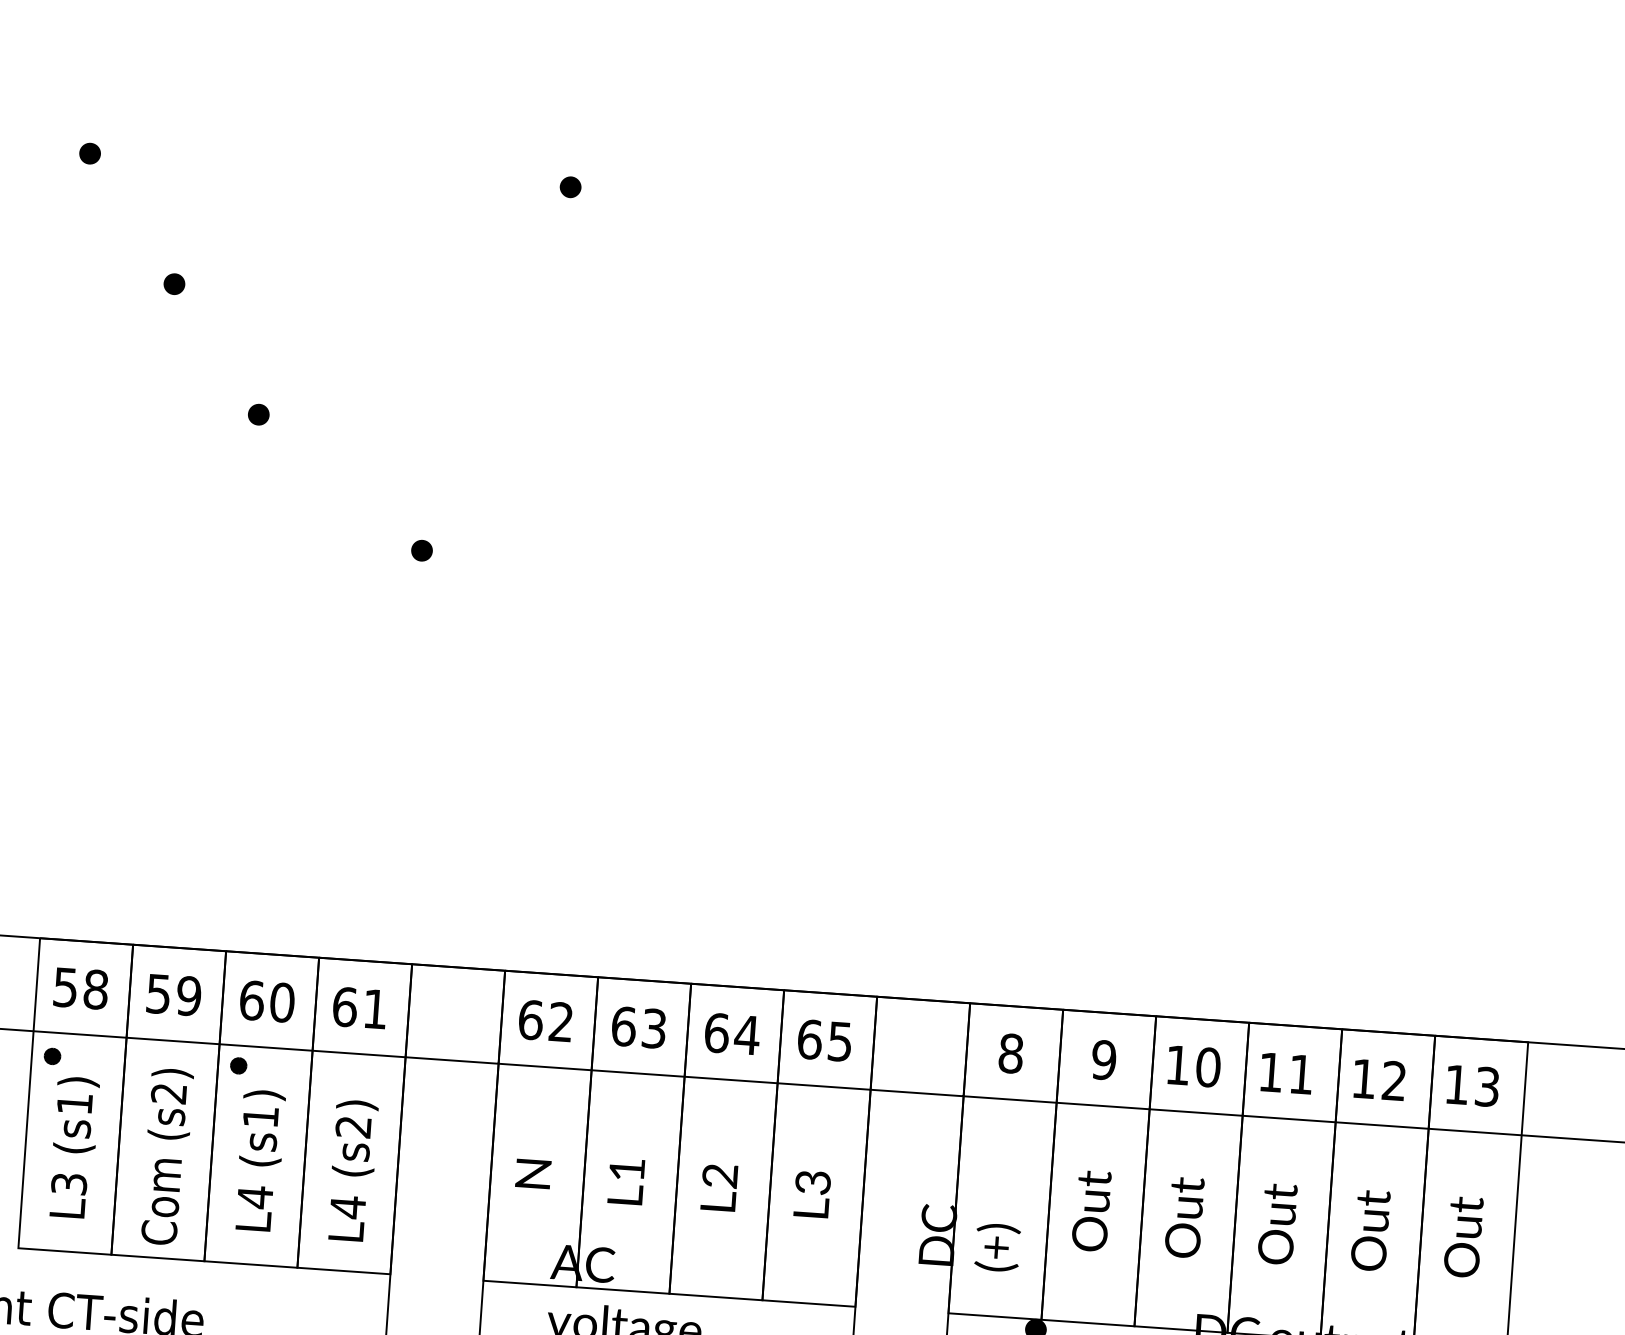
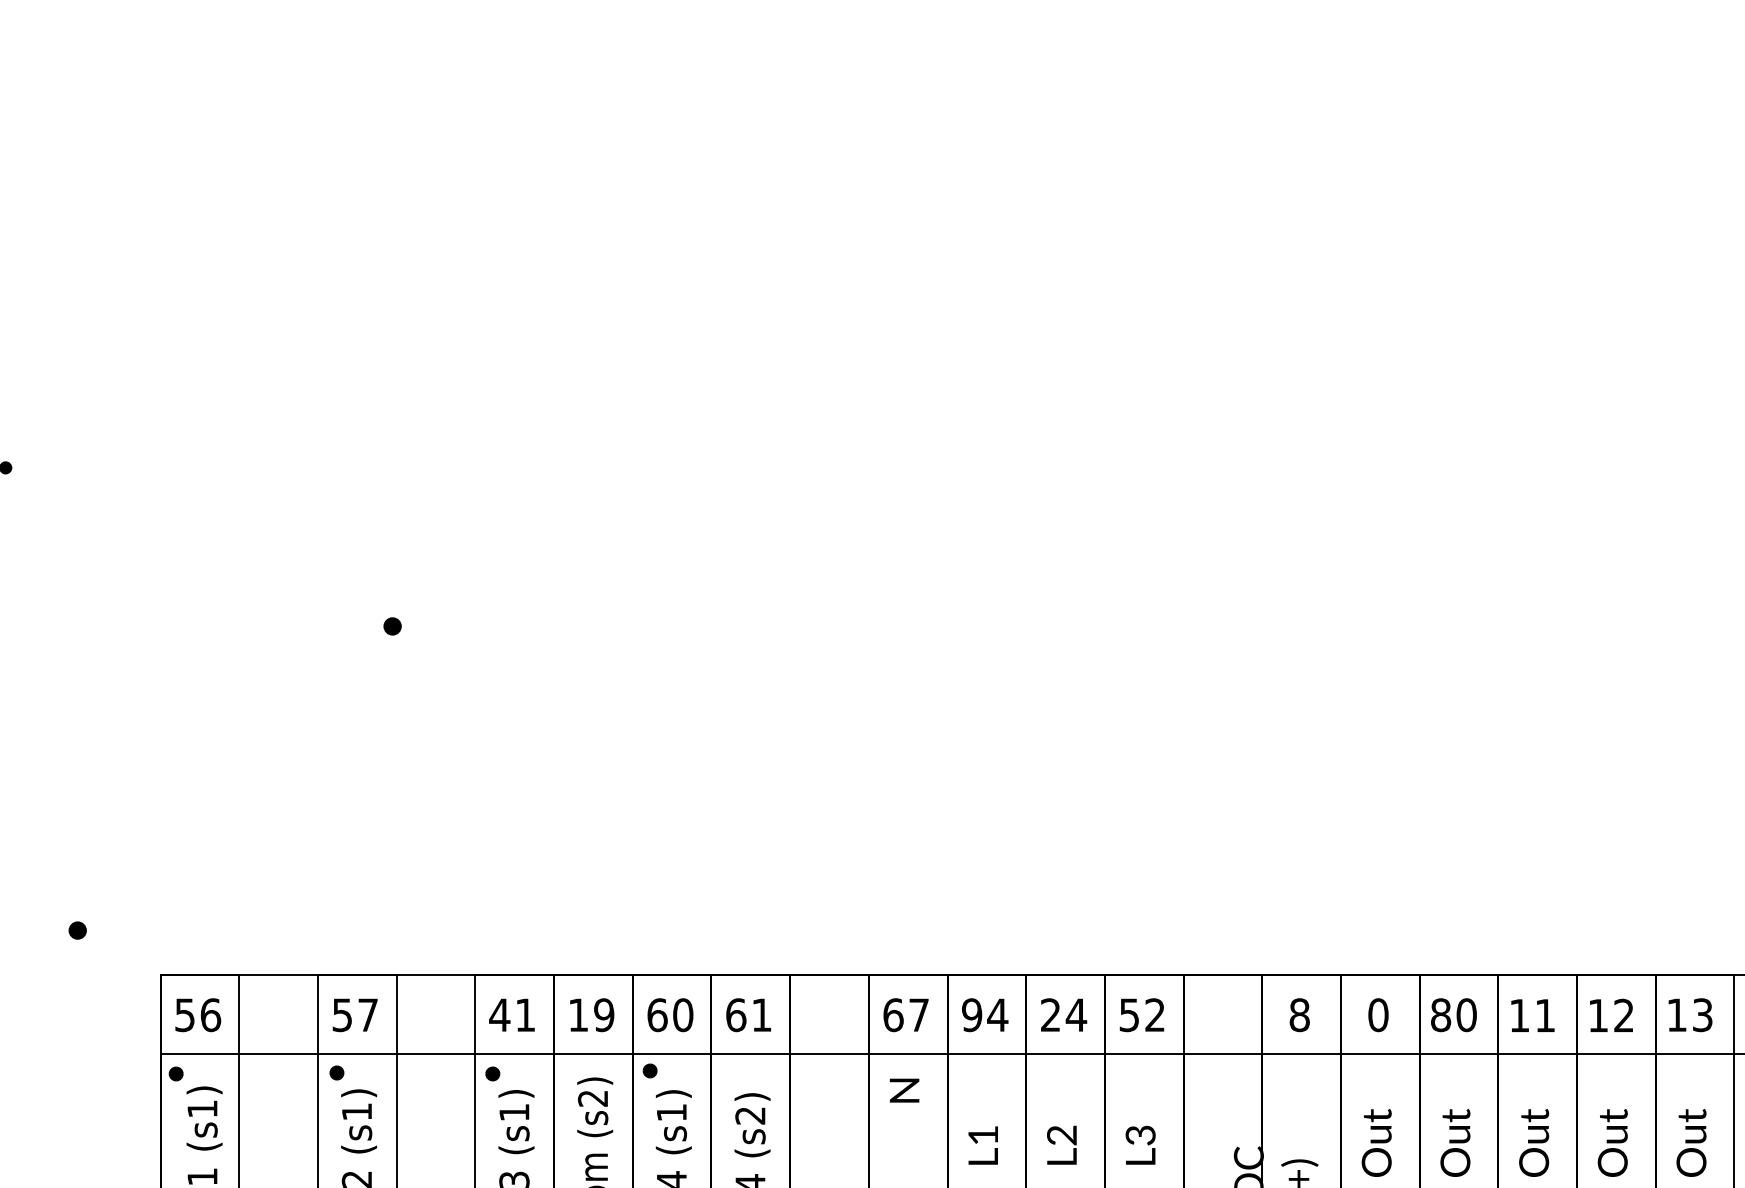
fill: (90, 153) -> (471, 311), removed
fill: (570, 187) -> (877, 311), removed
fill: (173, 284) -> (549, 416), removed
fill: (258, 414) -> (628, 521), removed
fill: (421, 550) -> (773, 626), removed
text: (80, 988) -> (512, 1015), 58 -> 41
text: (157, 994) -> (577, 1015), 59 -> 19
text: (560, 1021) -> (918, 1014), 62 -> 67
text: (639, 1028) -> (985, 1015), 63 -> 94
text: (716, 1033) -> (1050, 1015), 64 -> 24
text: (824, 1040) -> (1141, 1015), 65 -> 52
text: (1104, 1060) -> (1378, 1015), 9 -> 0
text: (1178, 1065) -> (1441, 1015), 10 -> 80
text: (533, 1173) -> (904, 1090), moved

